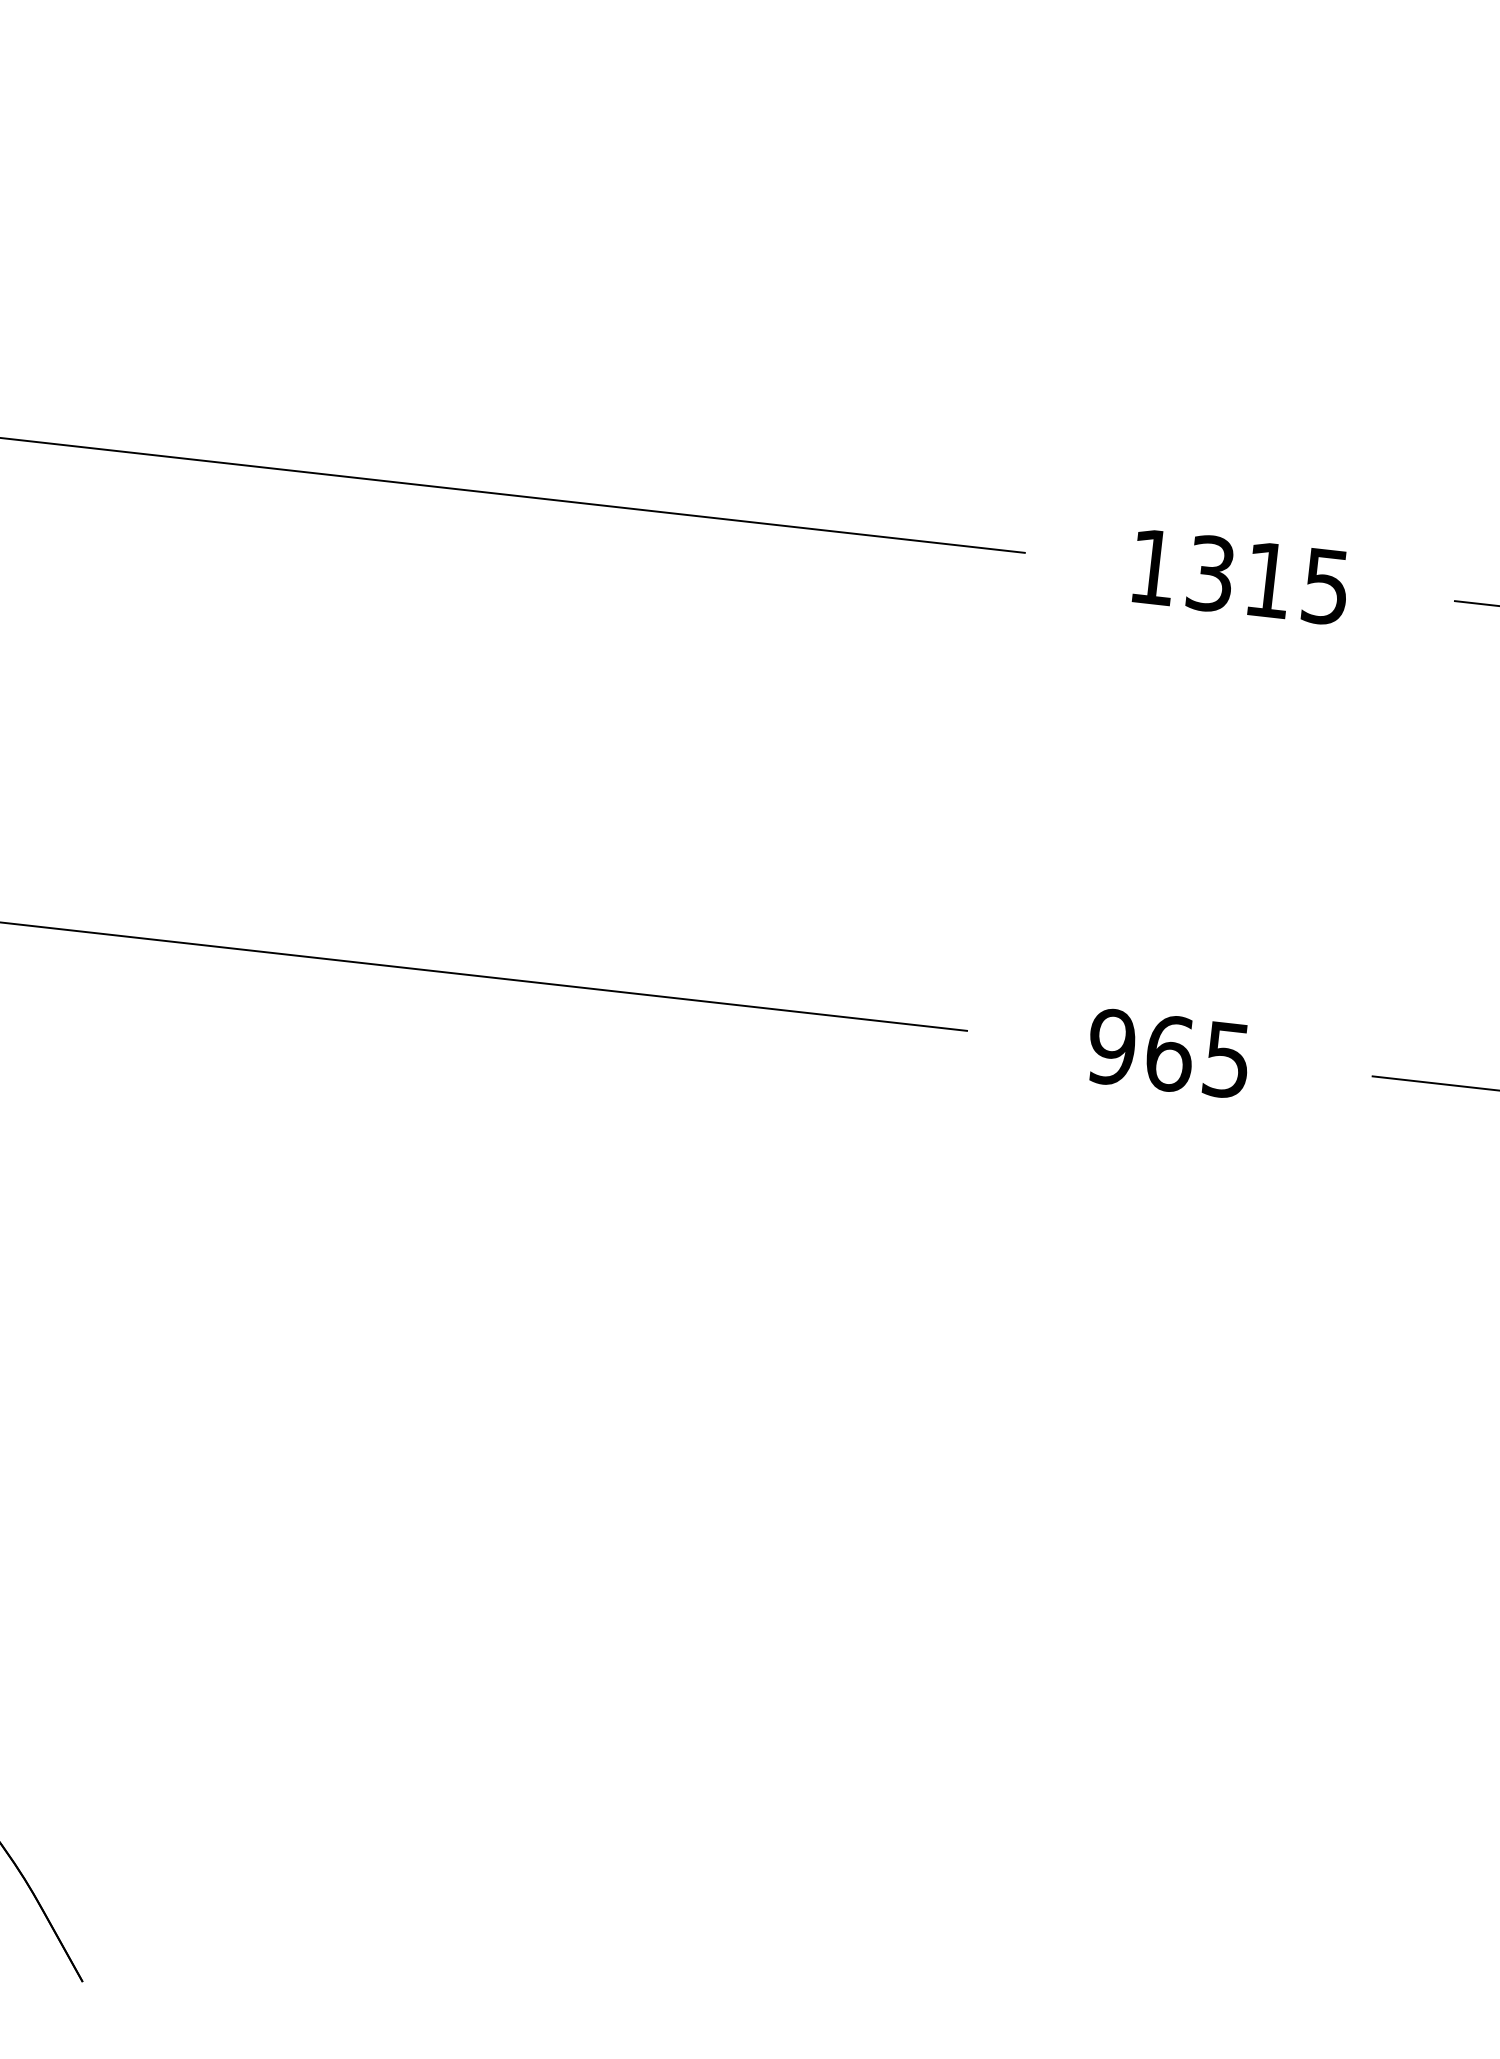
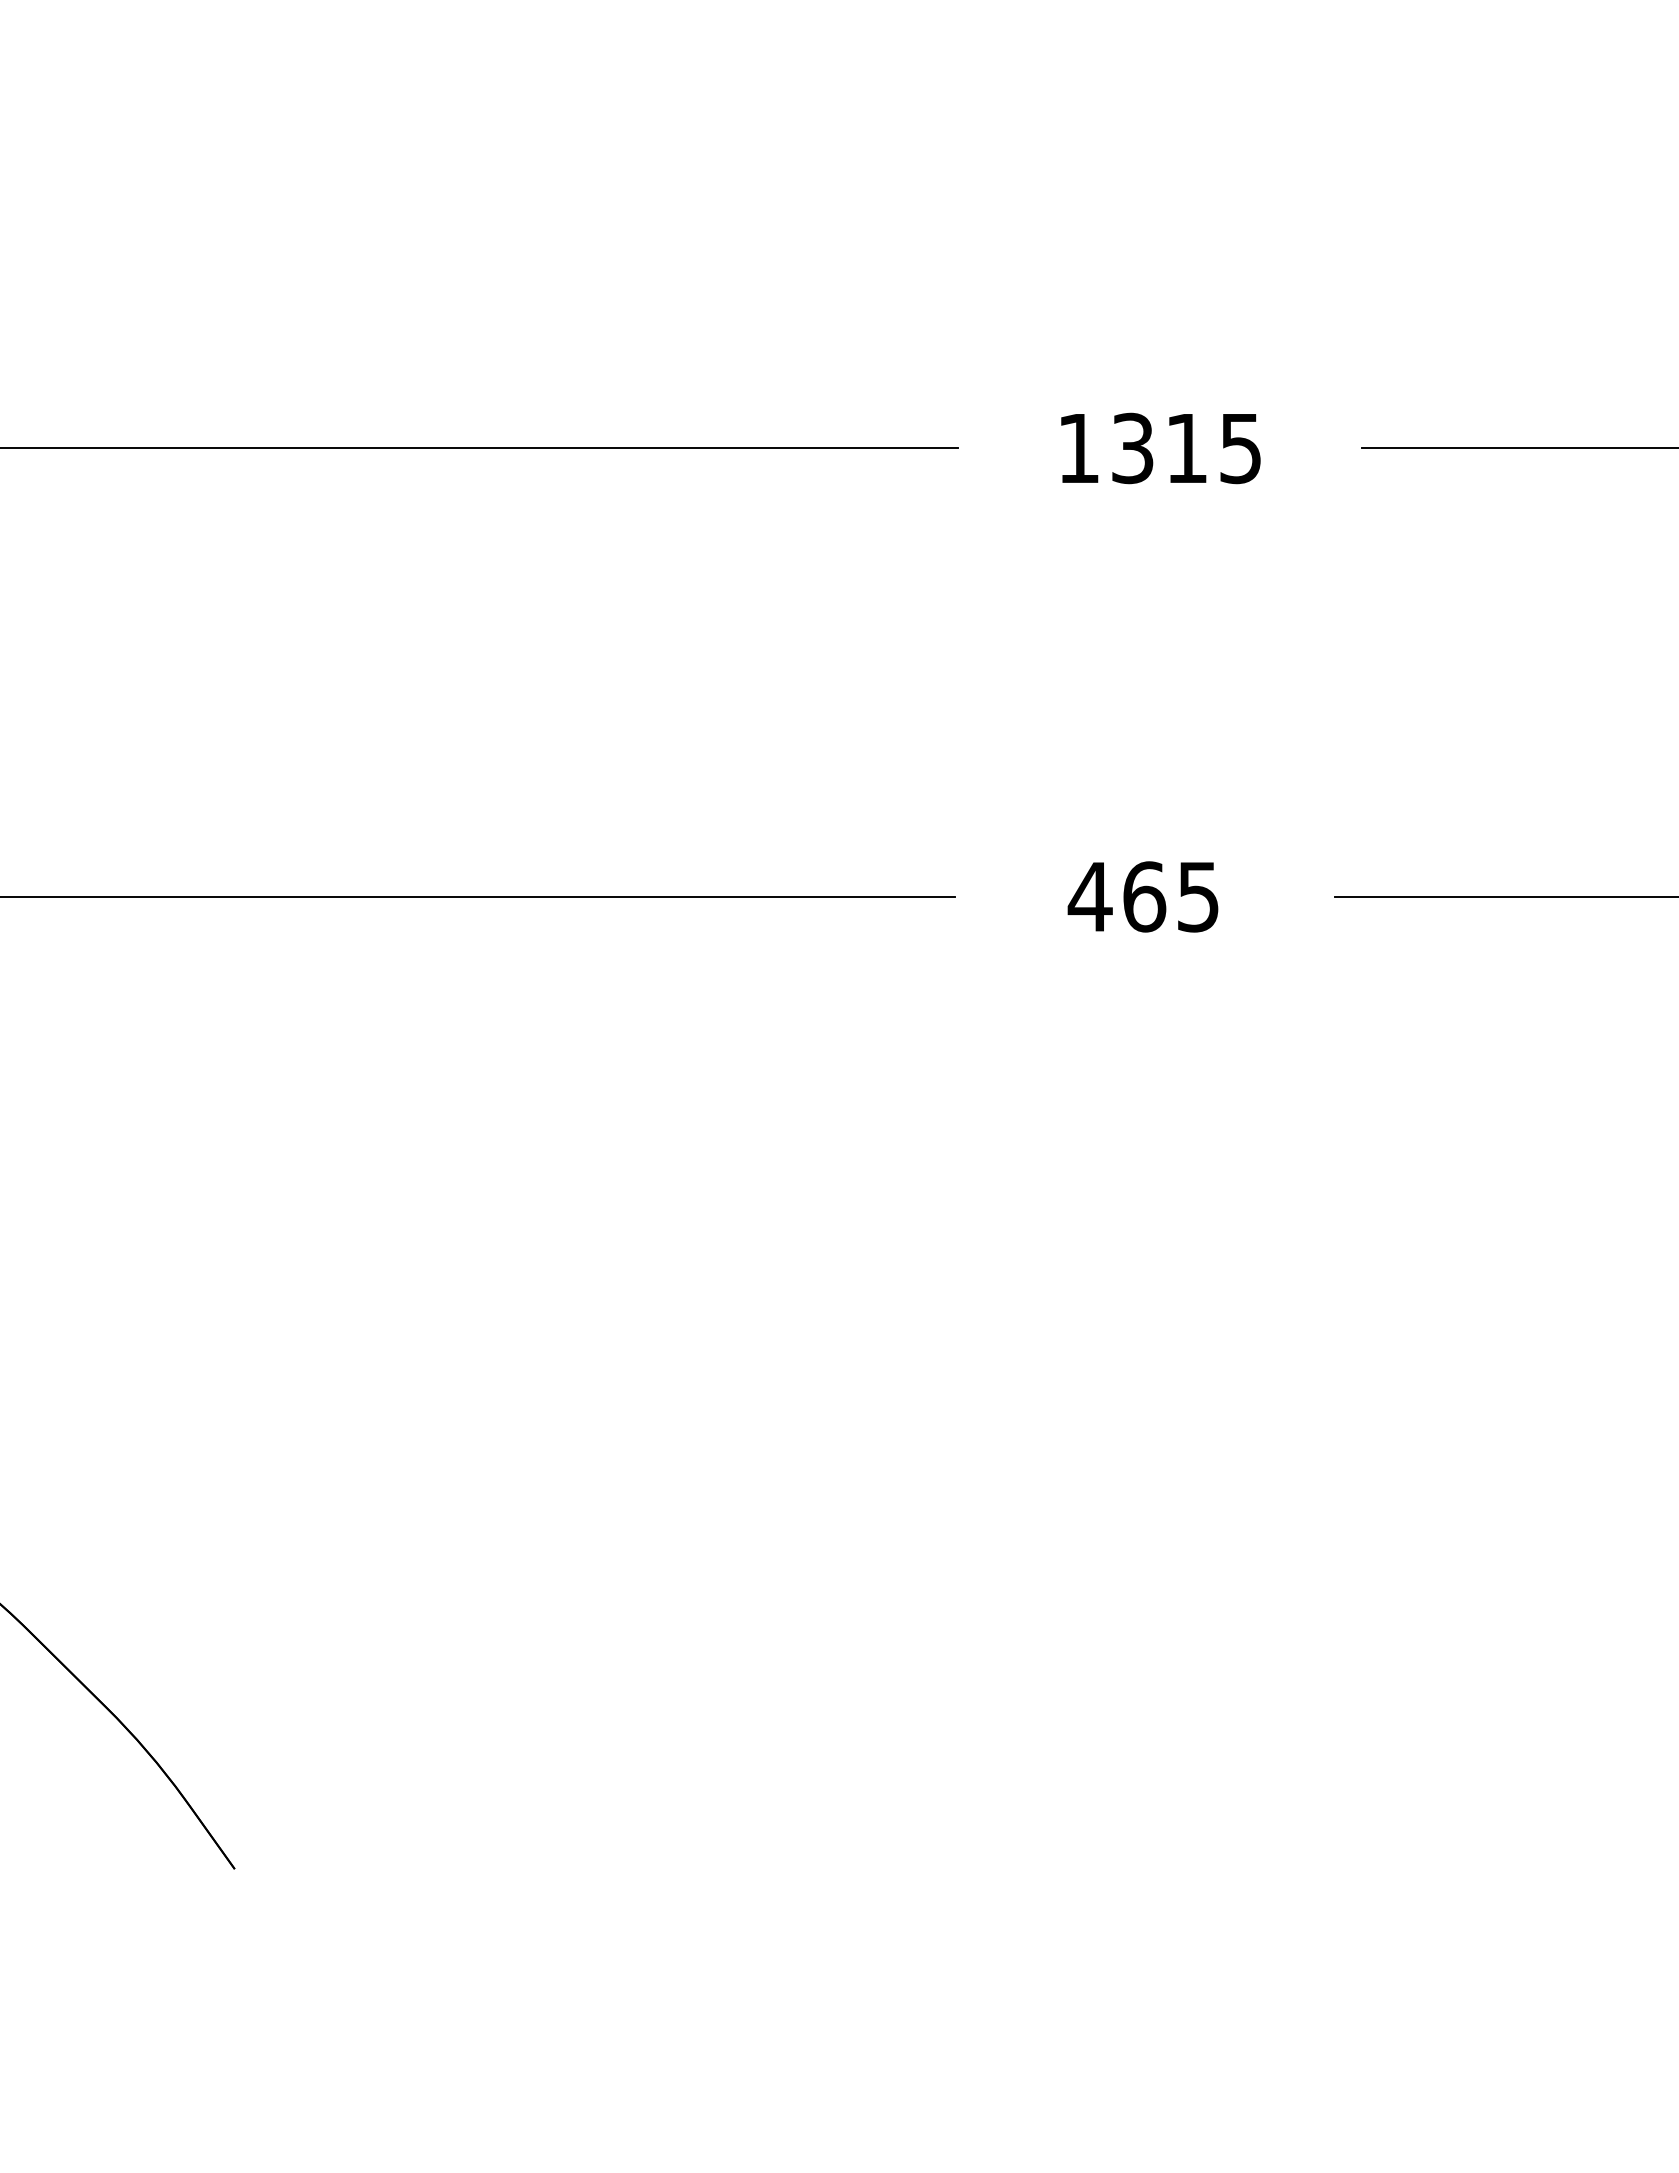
text: (1111, 1046) -> (1089, 896), 965 -> 465

